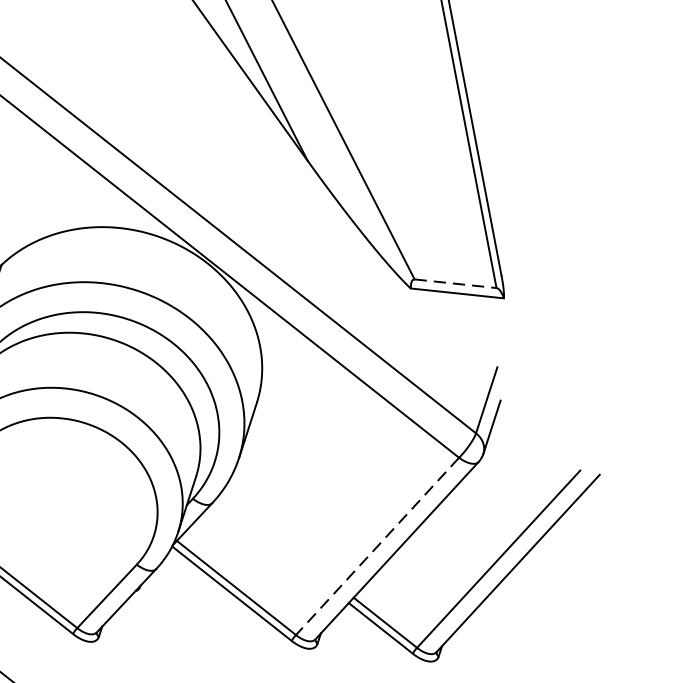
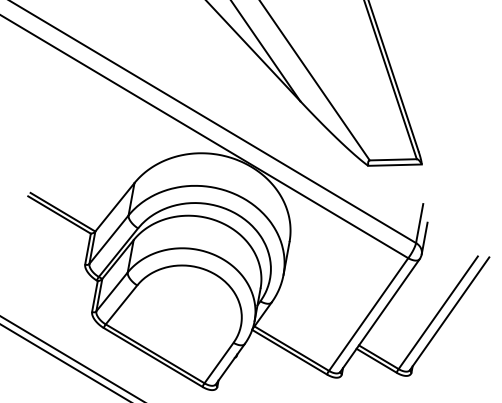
line: (456, 283) -> (393, 159), dashed -> solid
line: (377, 546) -> (368, 314), dashed -> solid

